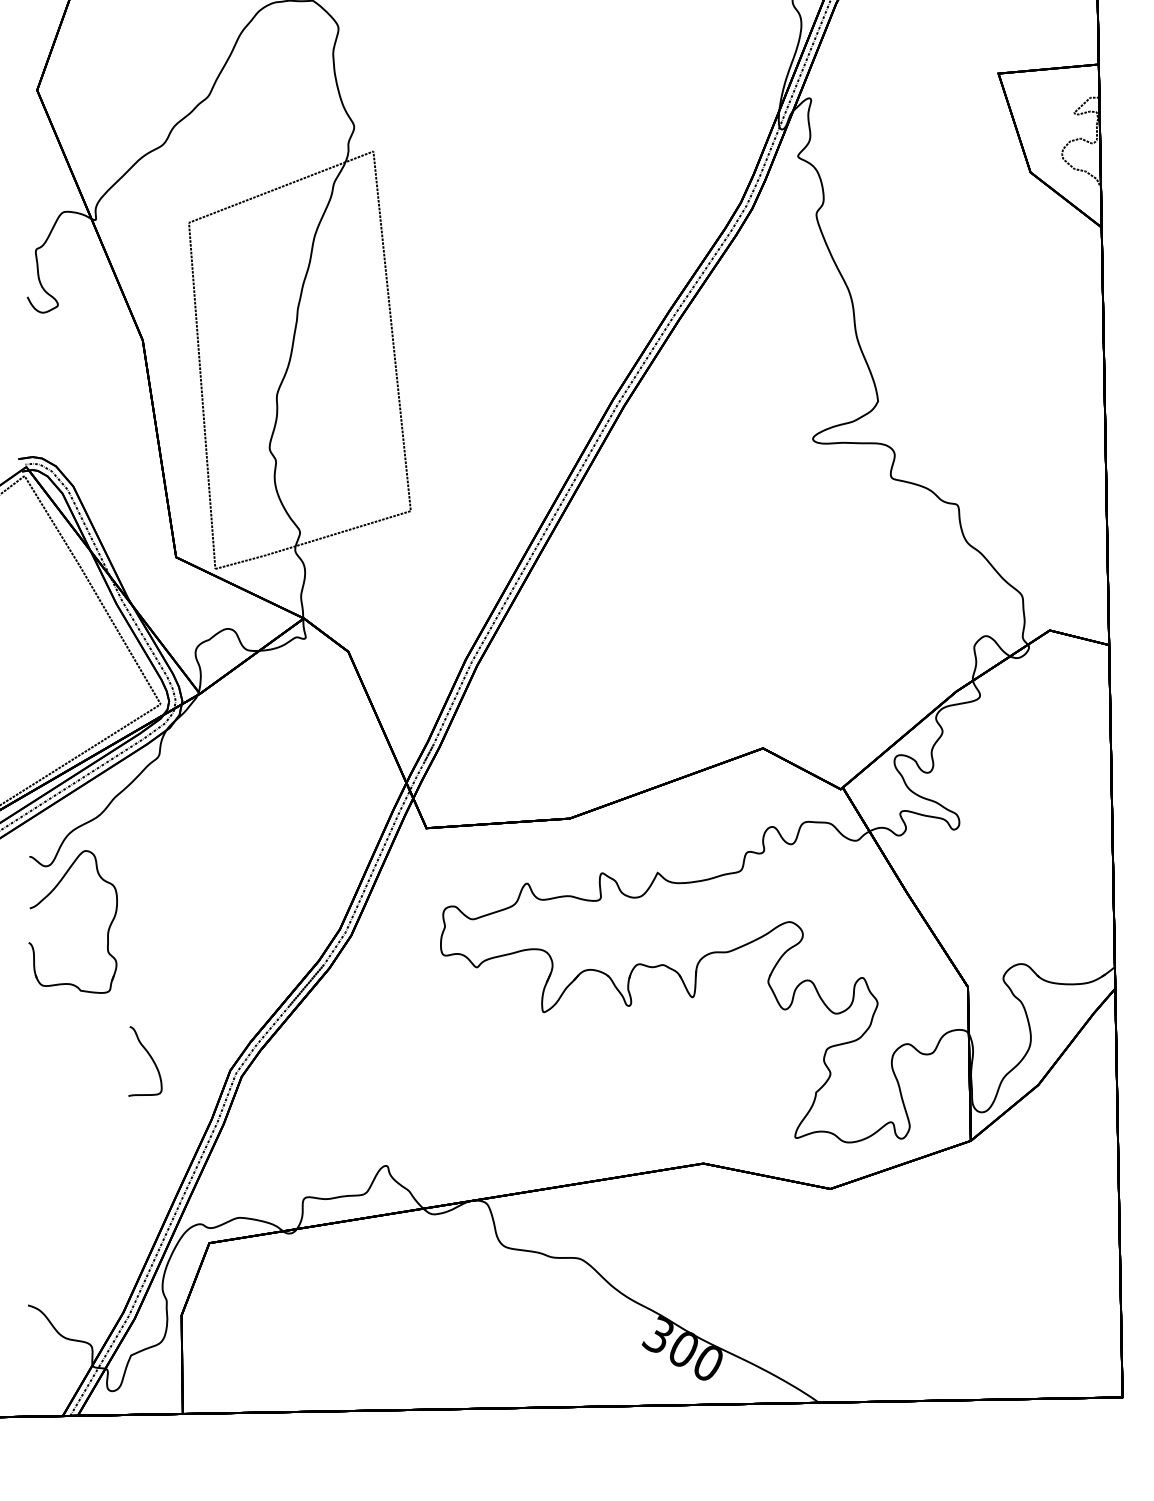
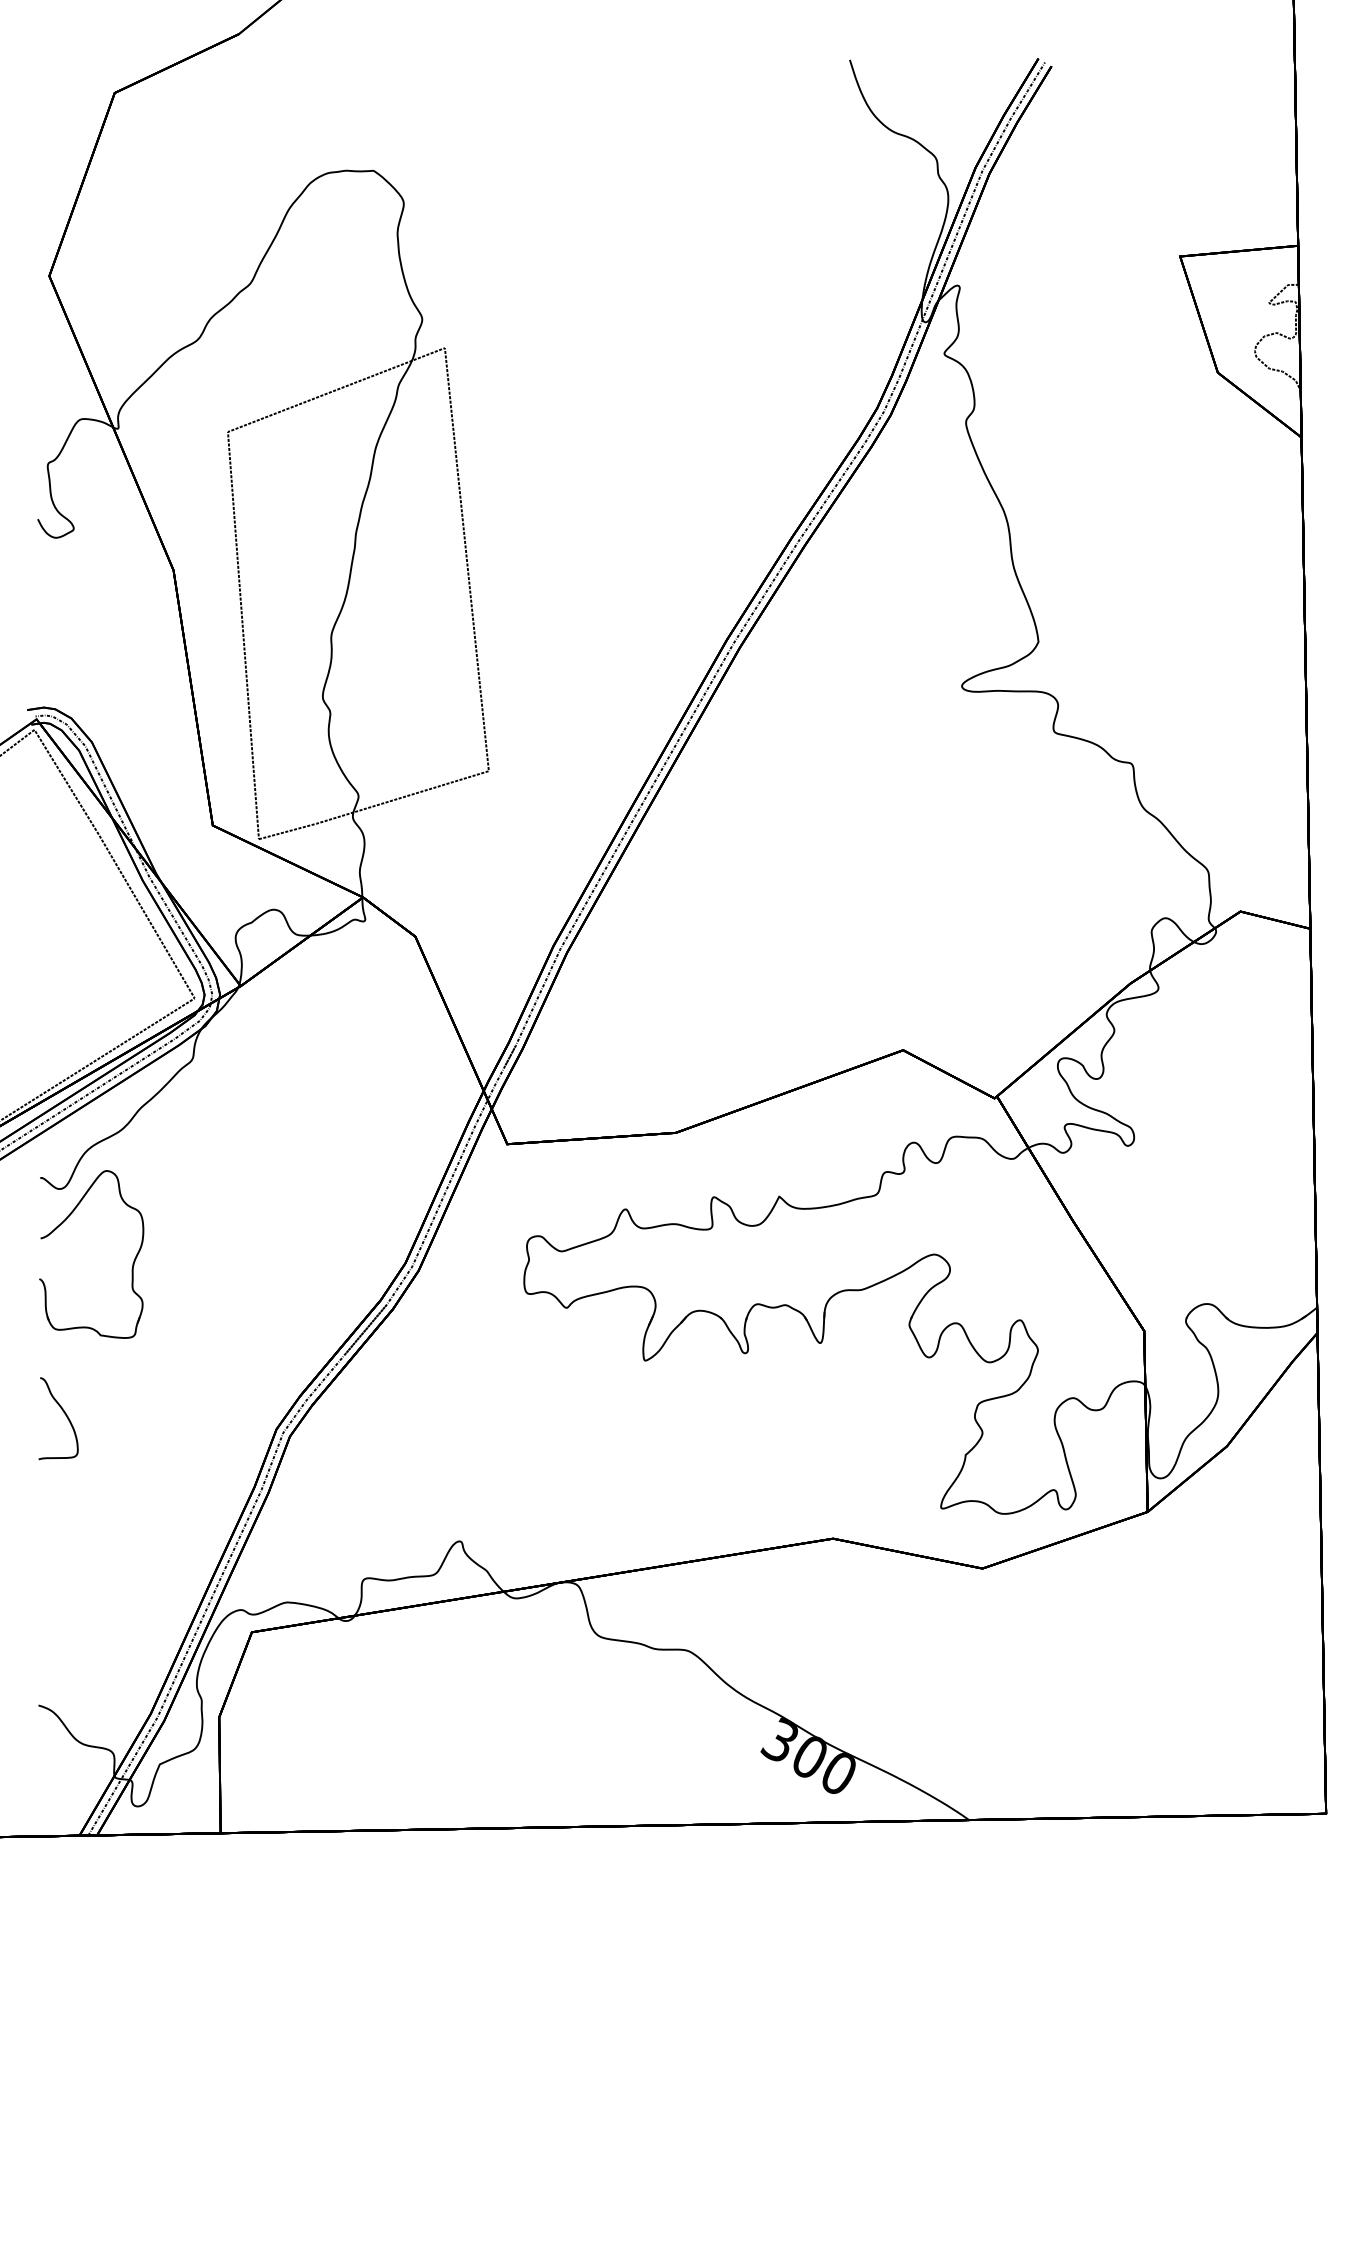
curve: (150, 1058) -> (64, 1414), moved

